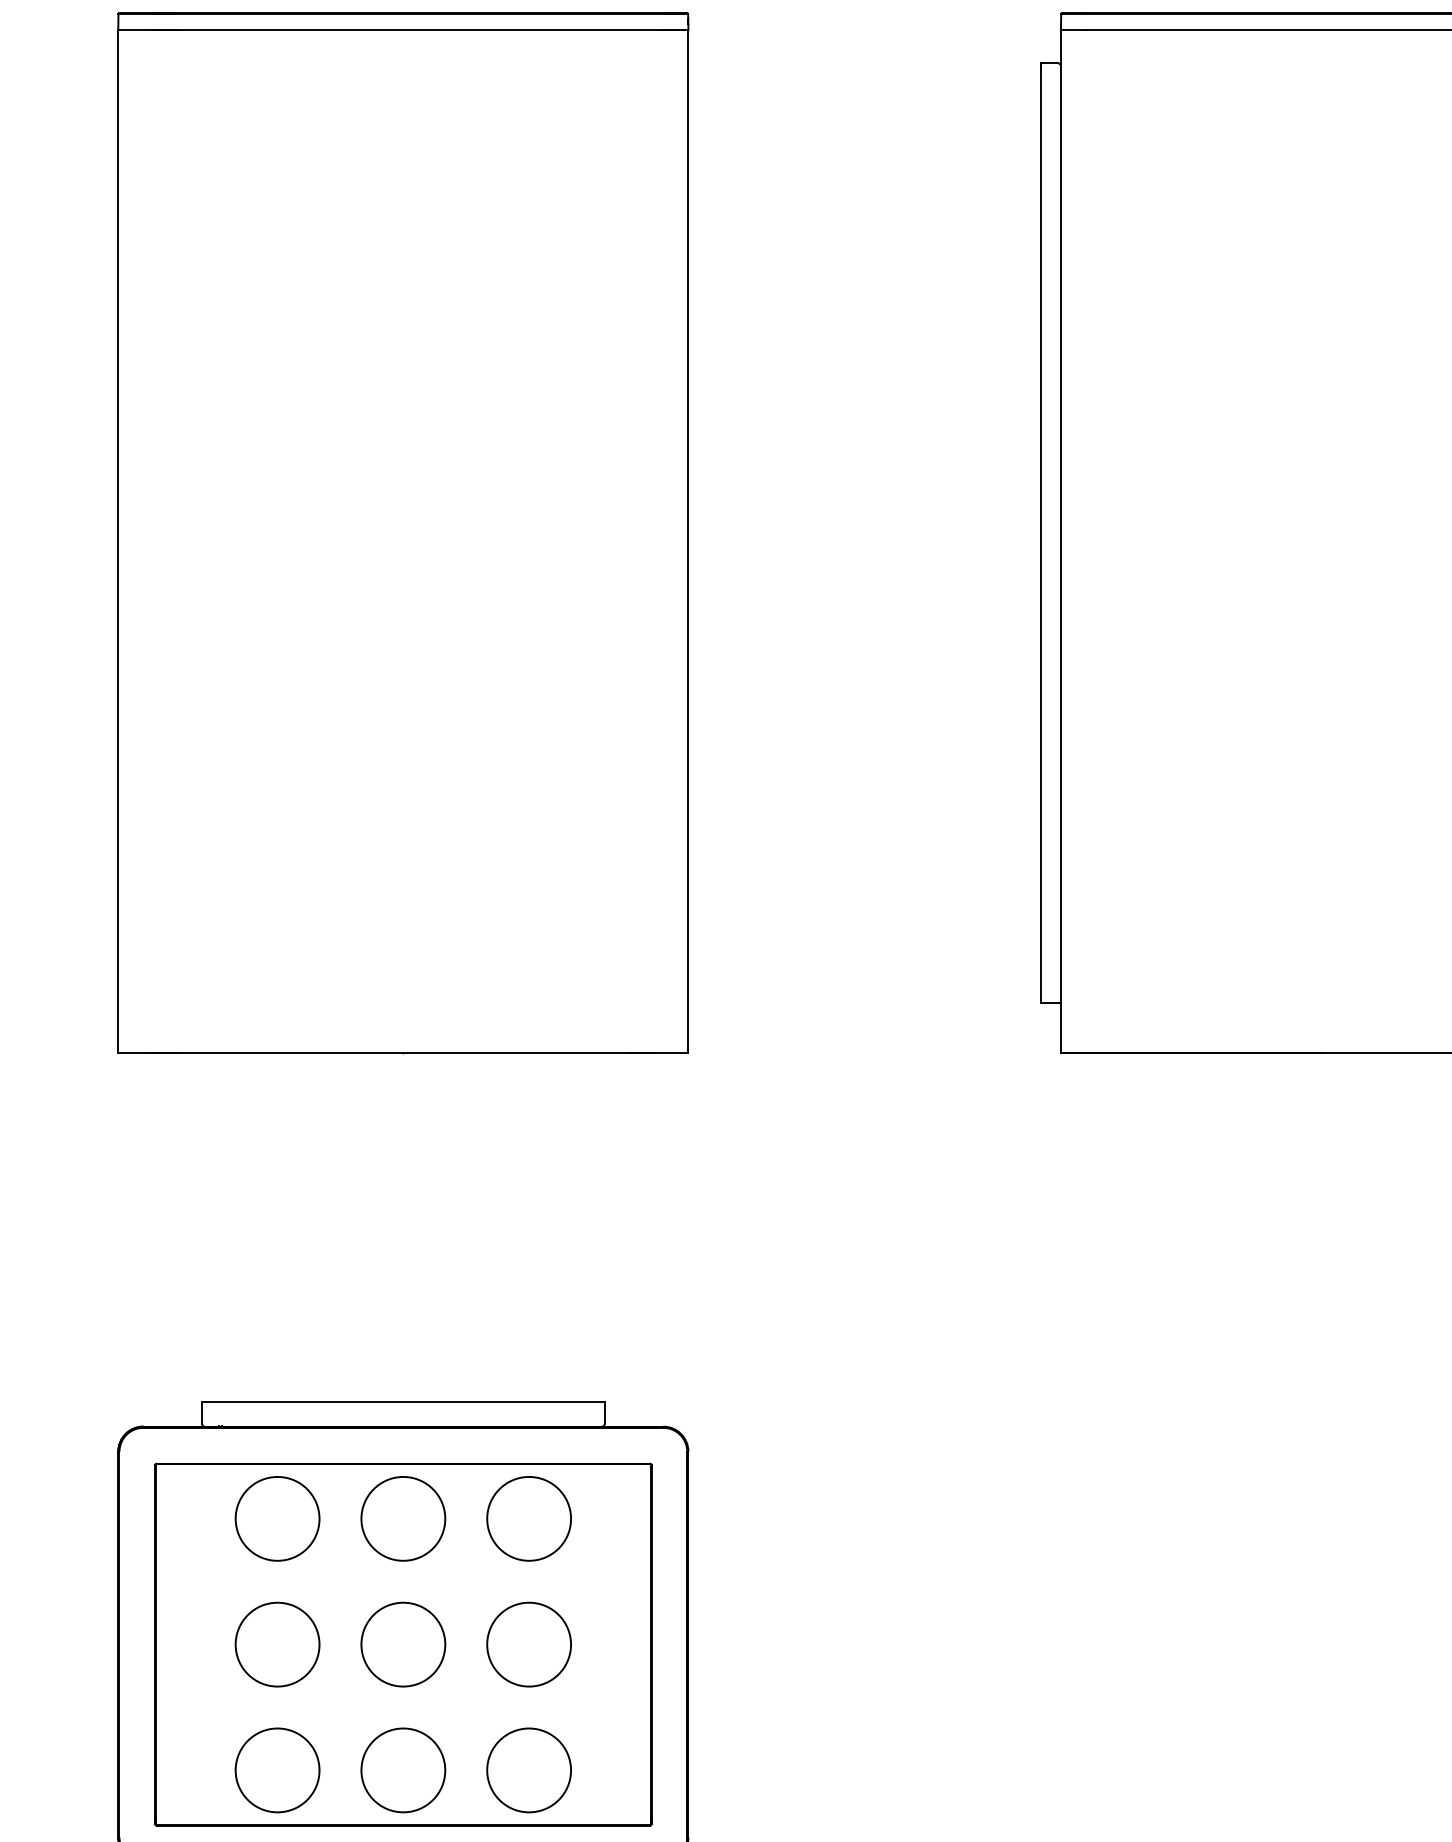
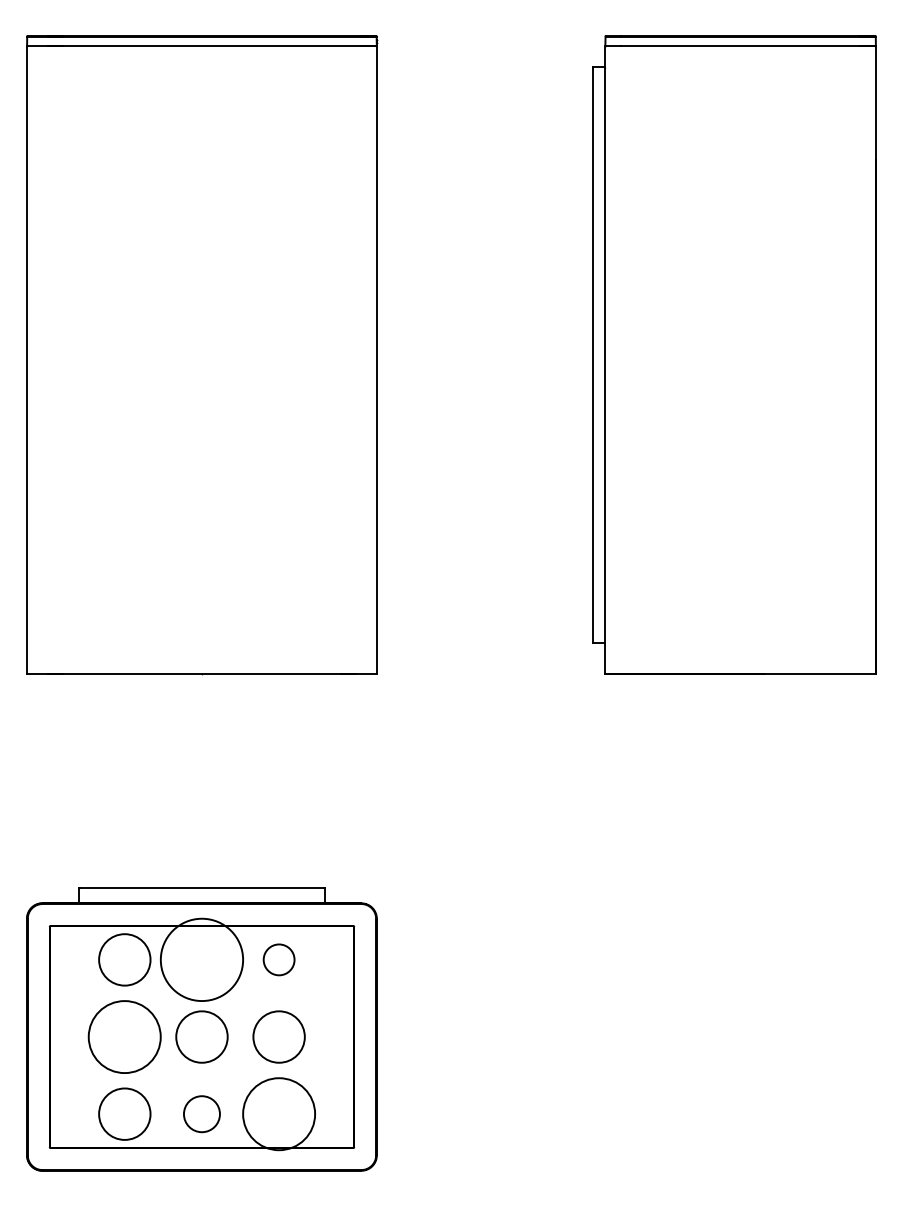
circle: (402, 1518) -> (201, 959), size x1.6
circle: (528, 1518) -> (278, 959), size x0.6
circle: (277, 1643) -> (124, 1036), size x1.4
circle: (402, 1769) -> (201, 1113), size x0.7
circle: (528, 1769) -> (278, 1113), size x1.4

